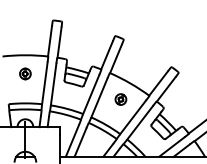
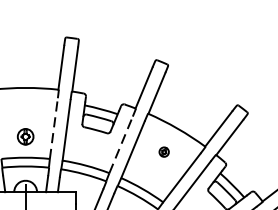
part: (25, 73) -> (25, 136), moved
line: (44, 82) -> (53, 127), solid -> dashed
line: (91, 94) -> (121, 144), solid -> dashed
part: (120, 99) -> (163, 152), size x0.6

